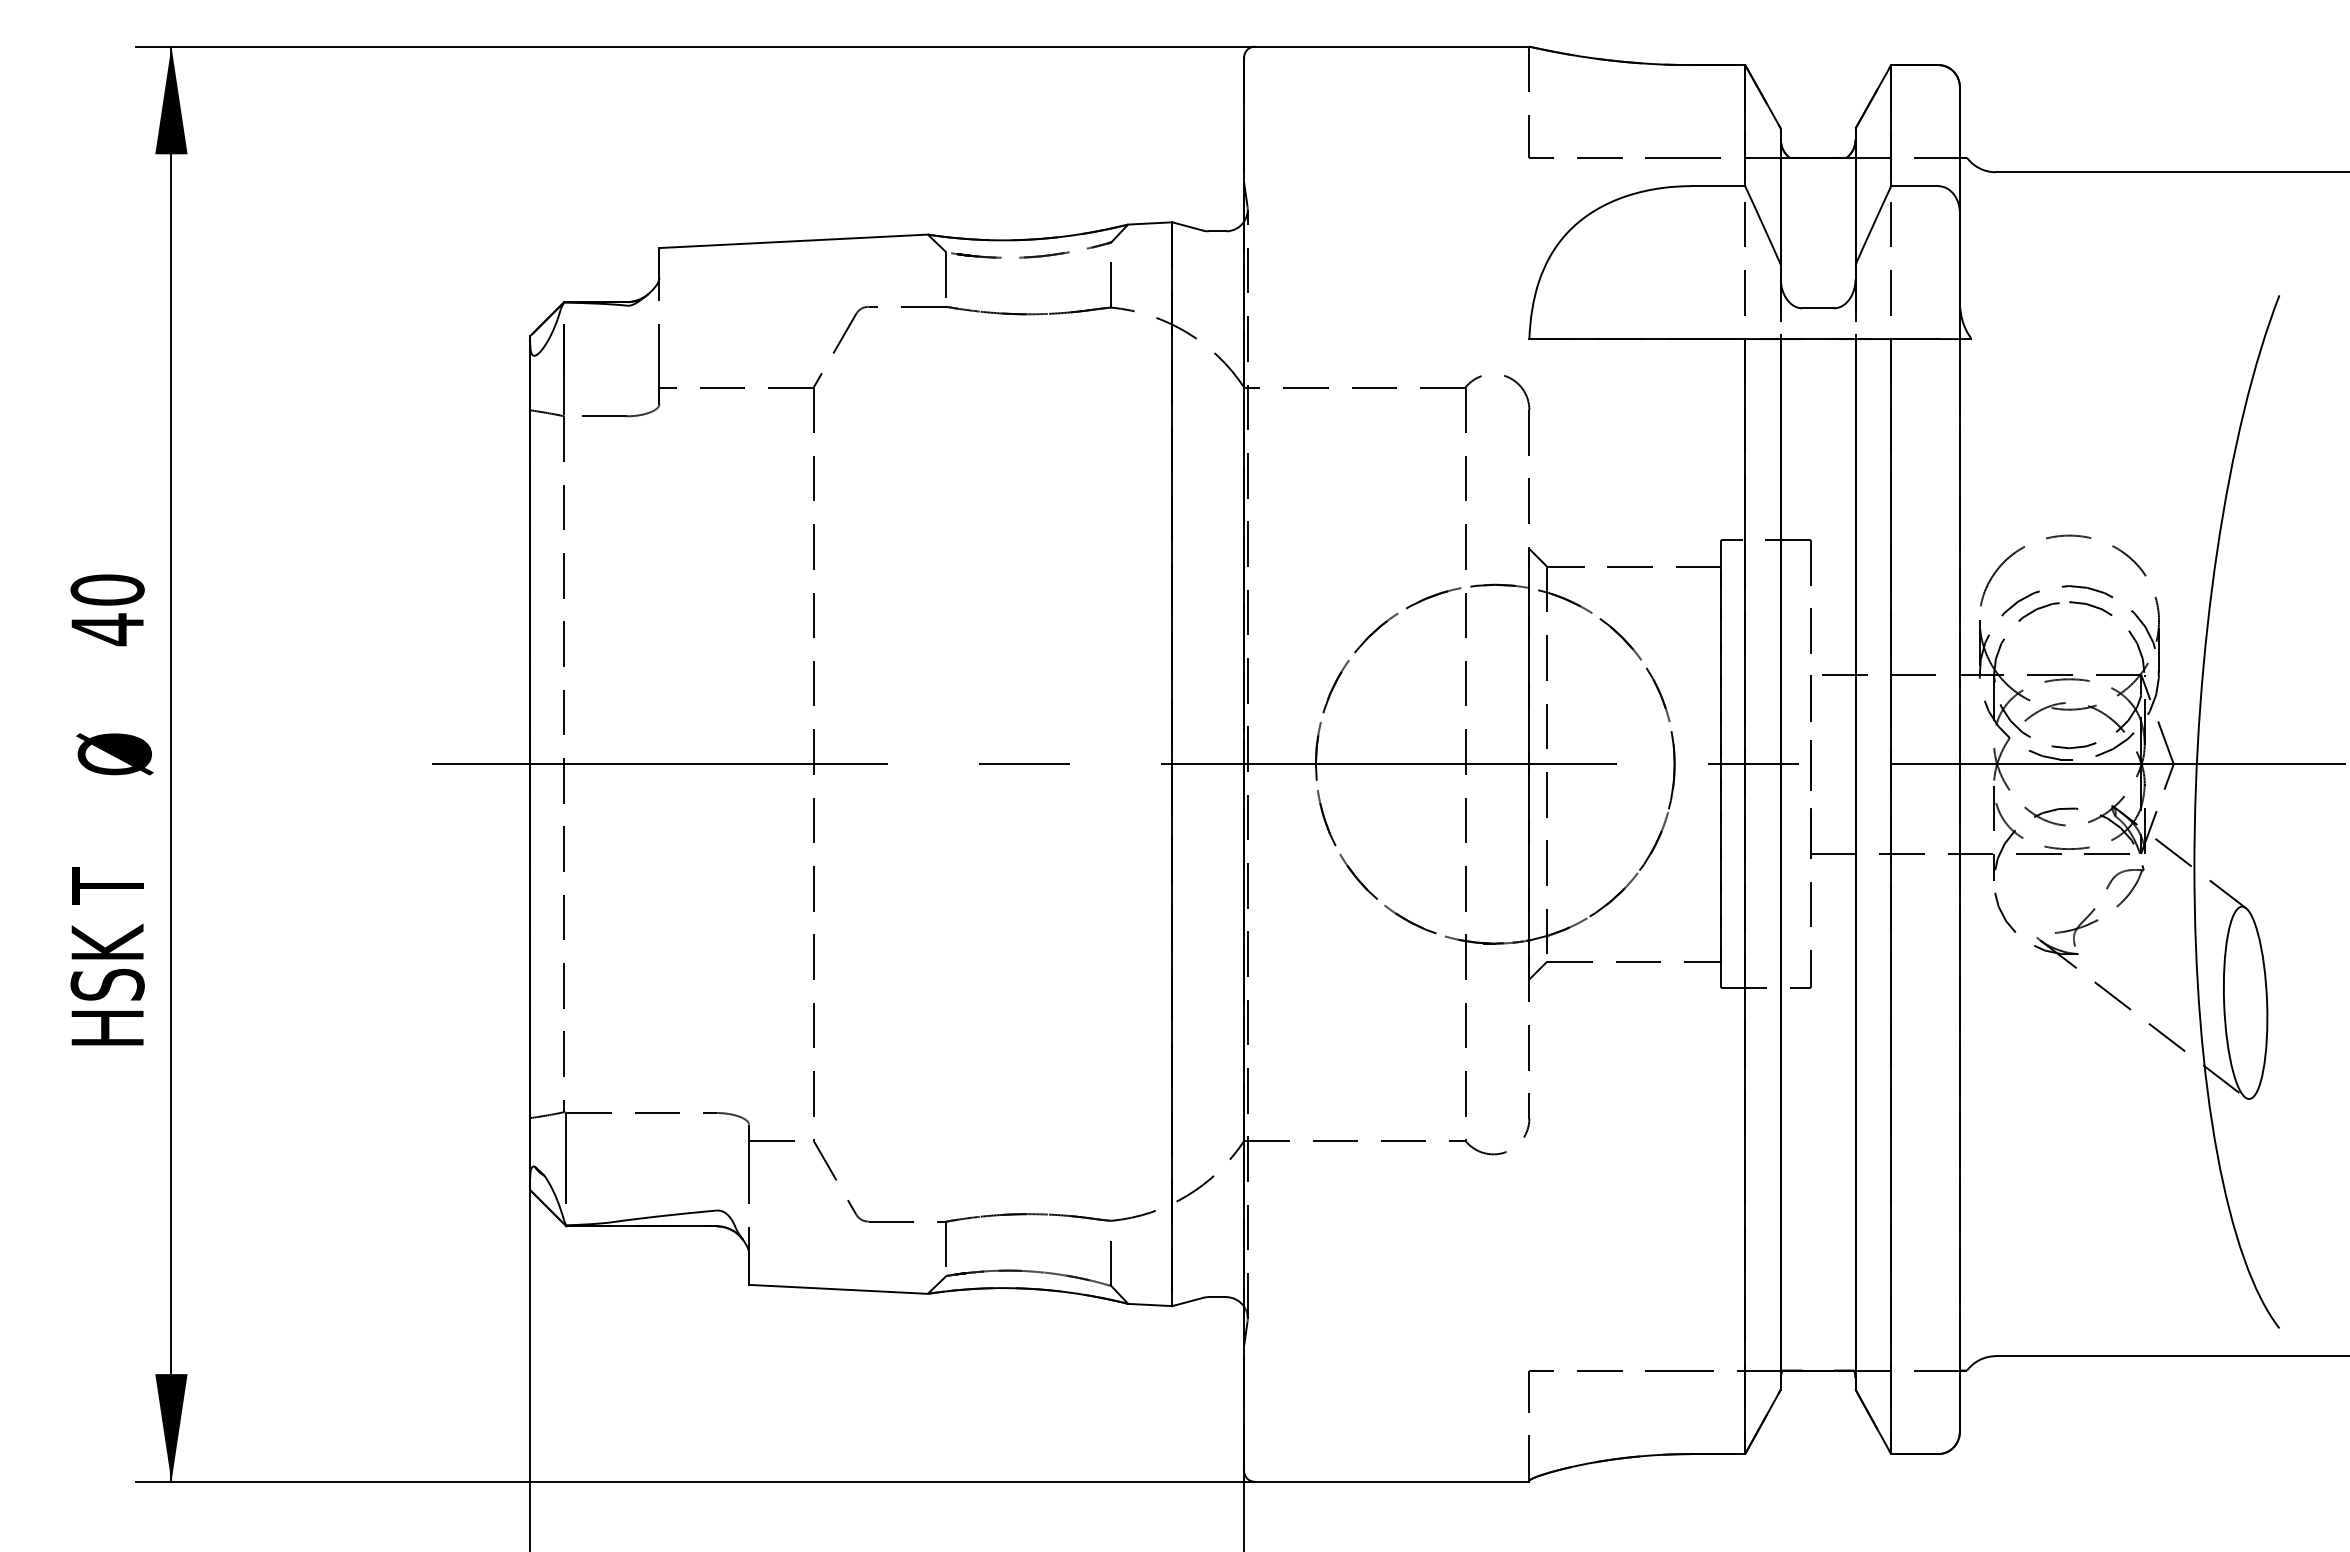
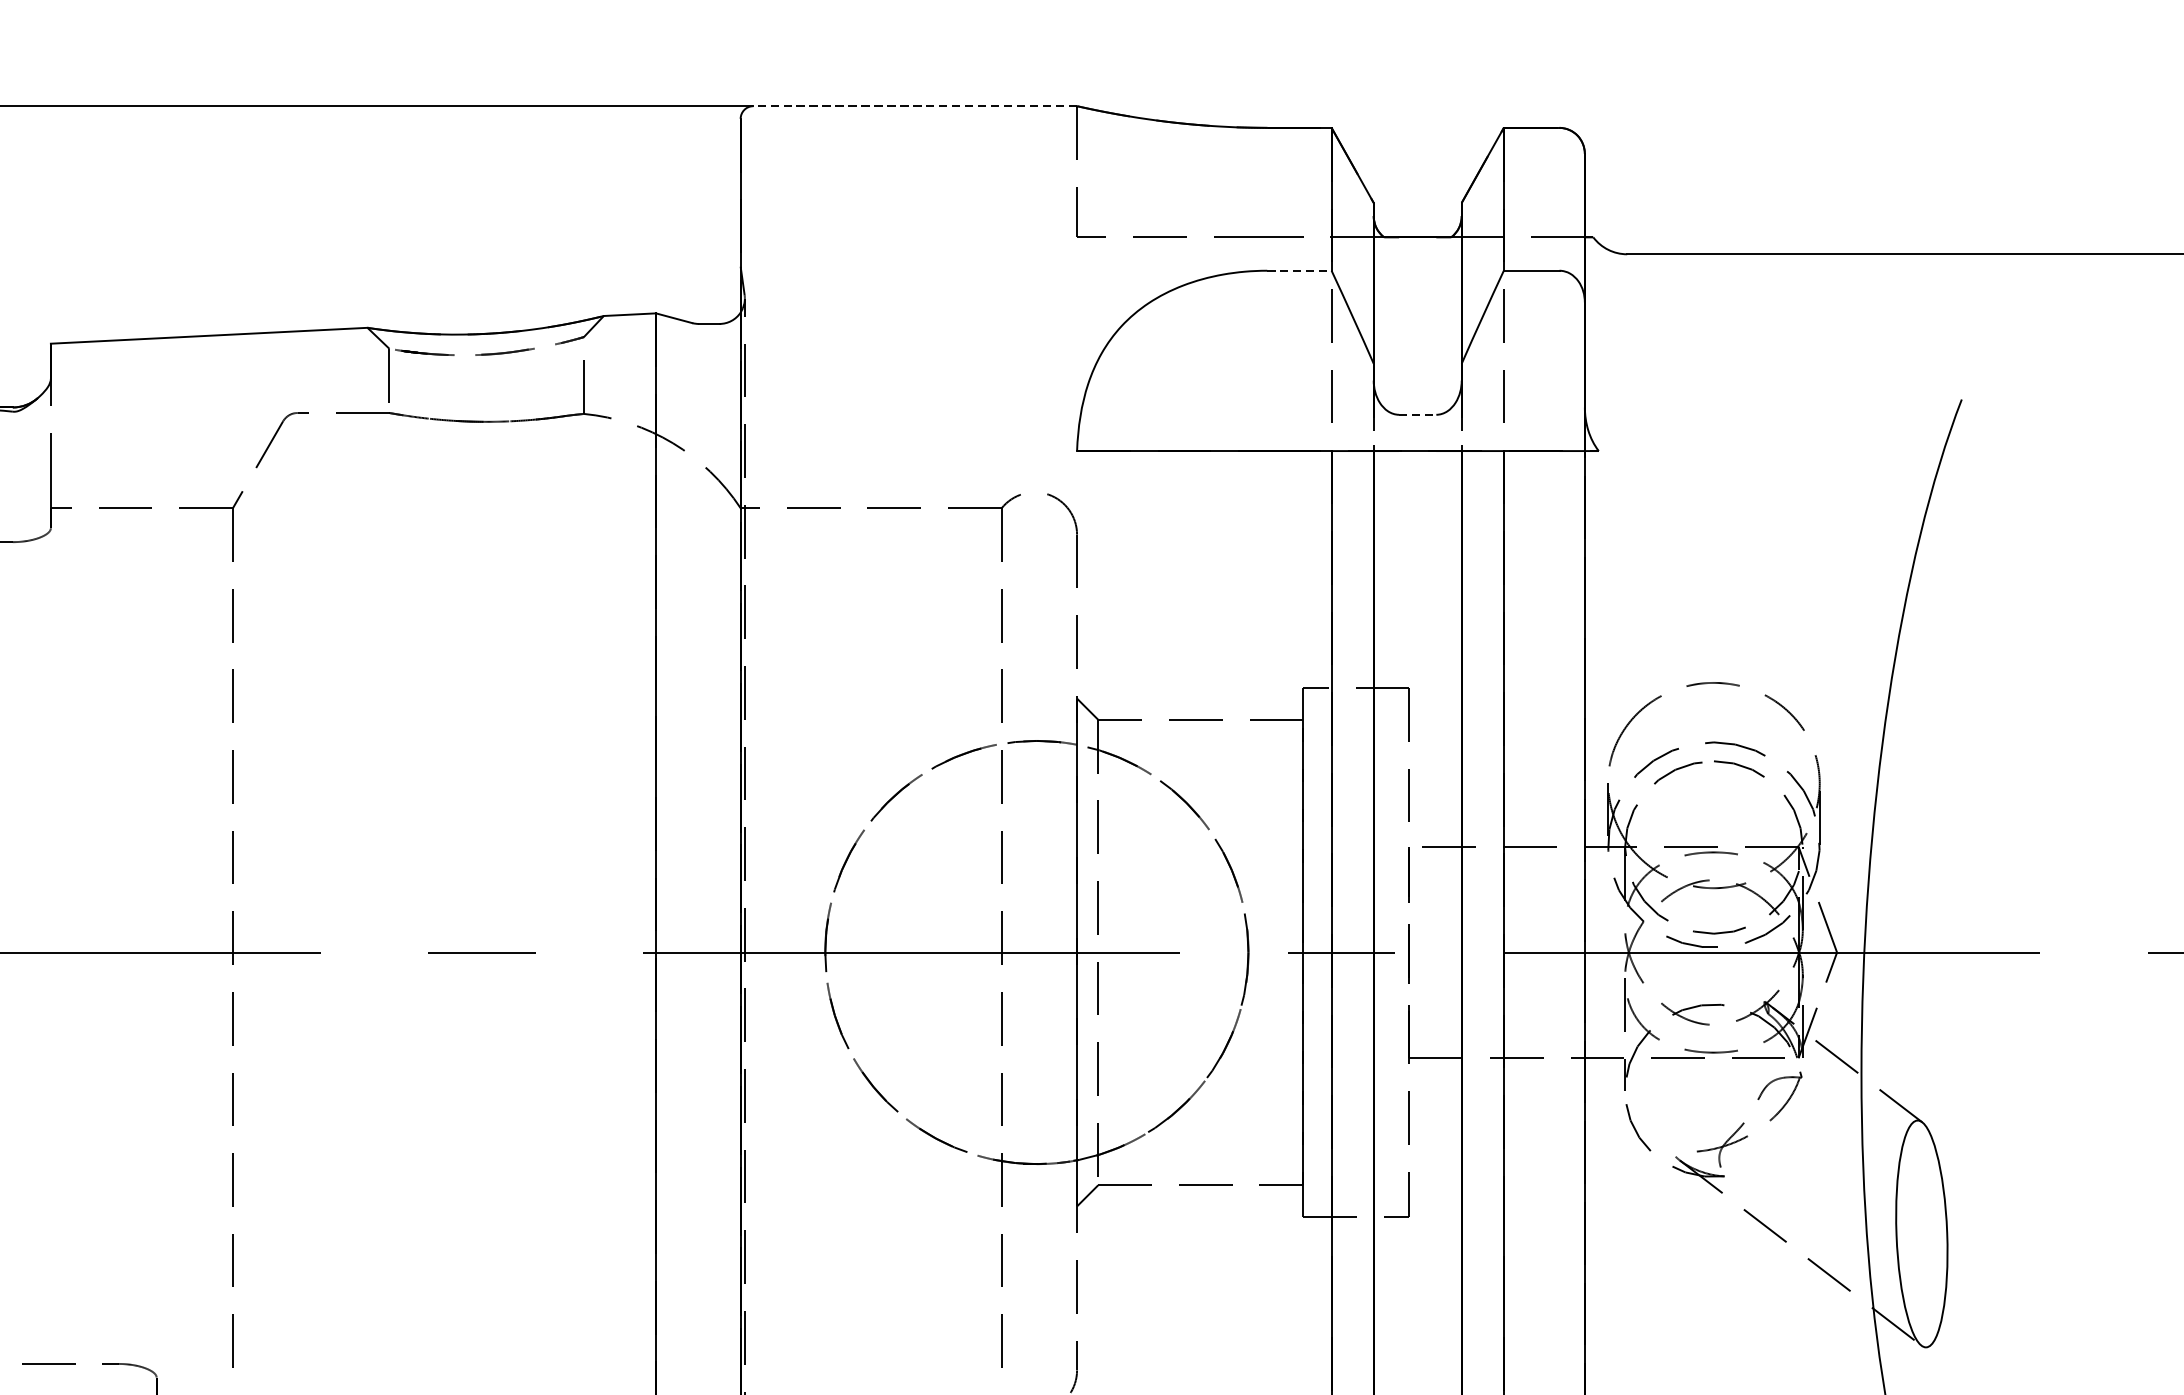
line: (1391, 46) -> (914, 105), solid -> dashed
line: (1718, 186) -> (1300, 271), solid -> dashed
line: (1818, 308) -> (1418, 414), solid -> dashed

